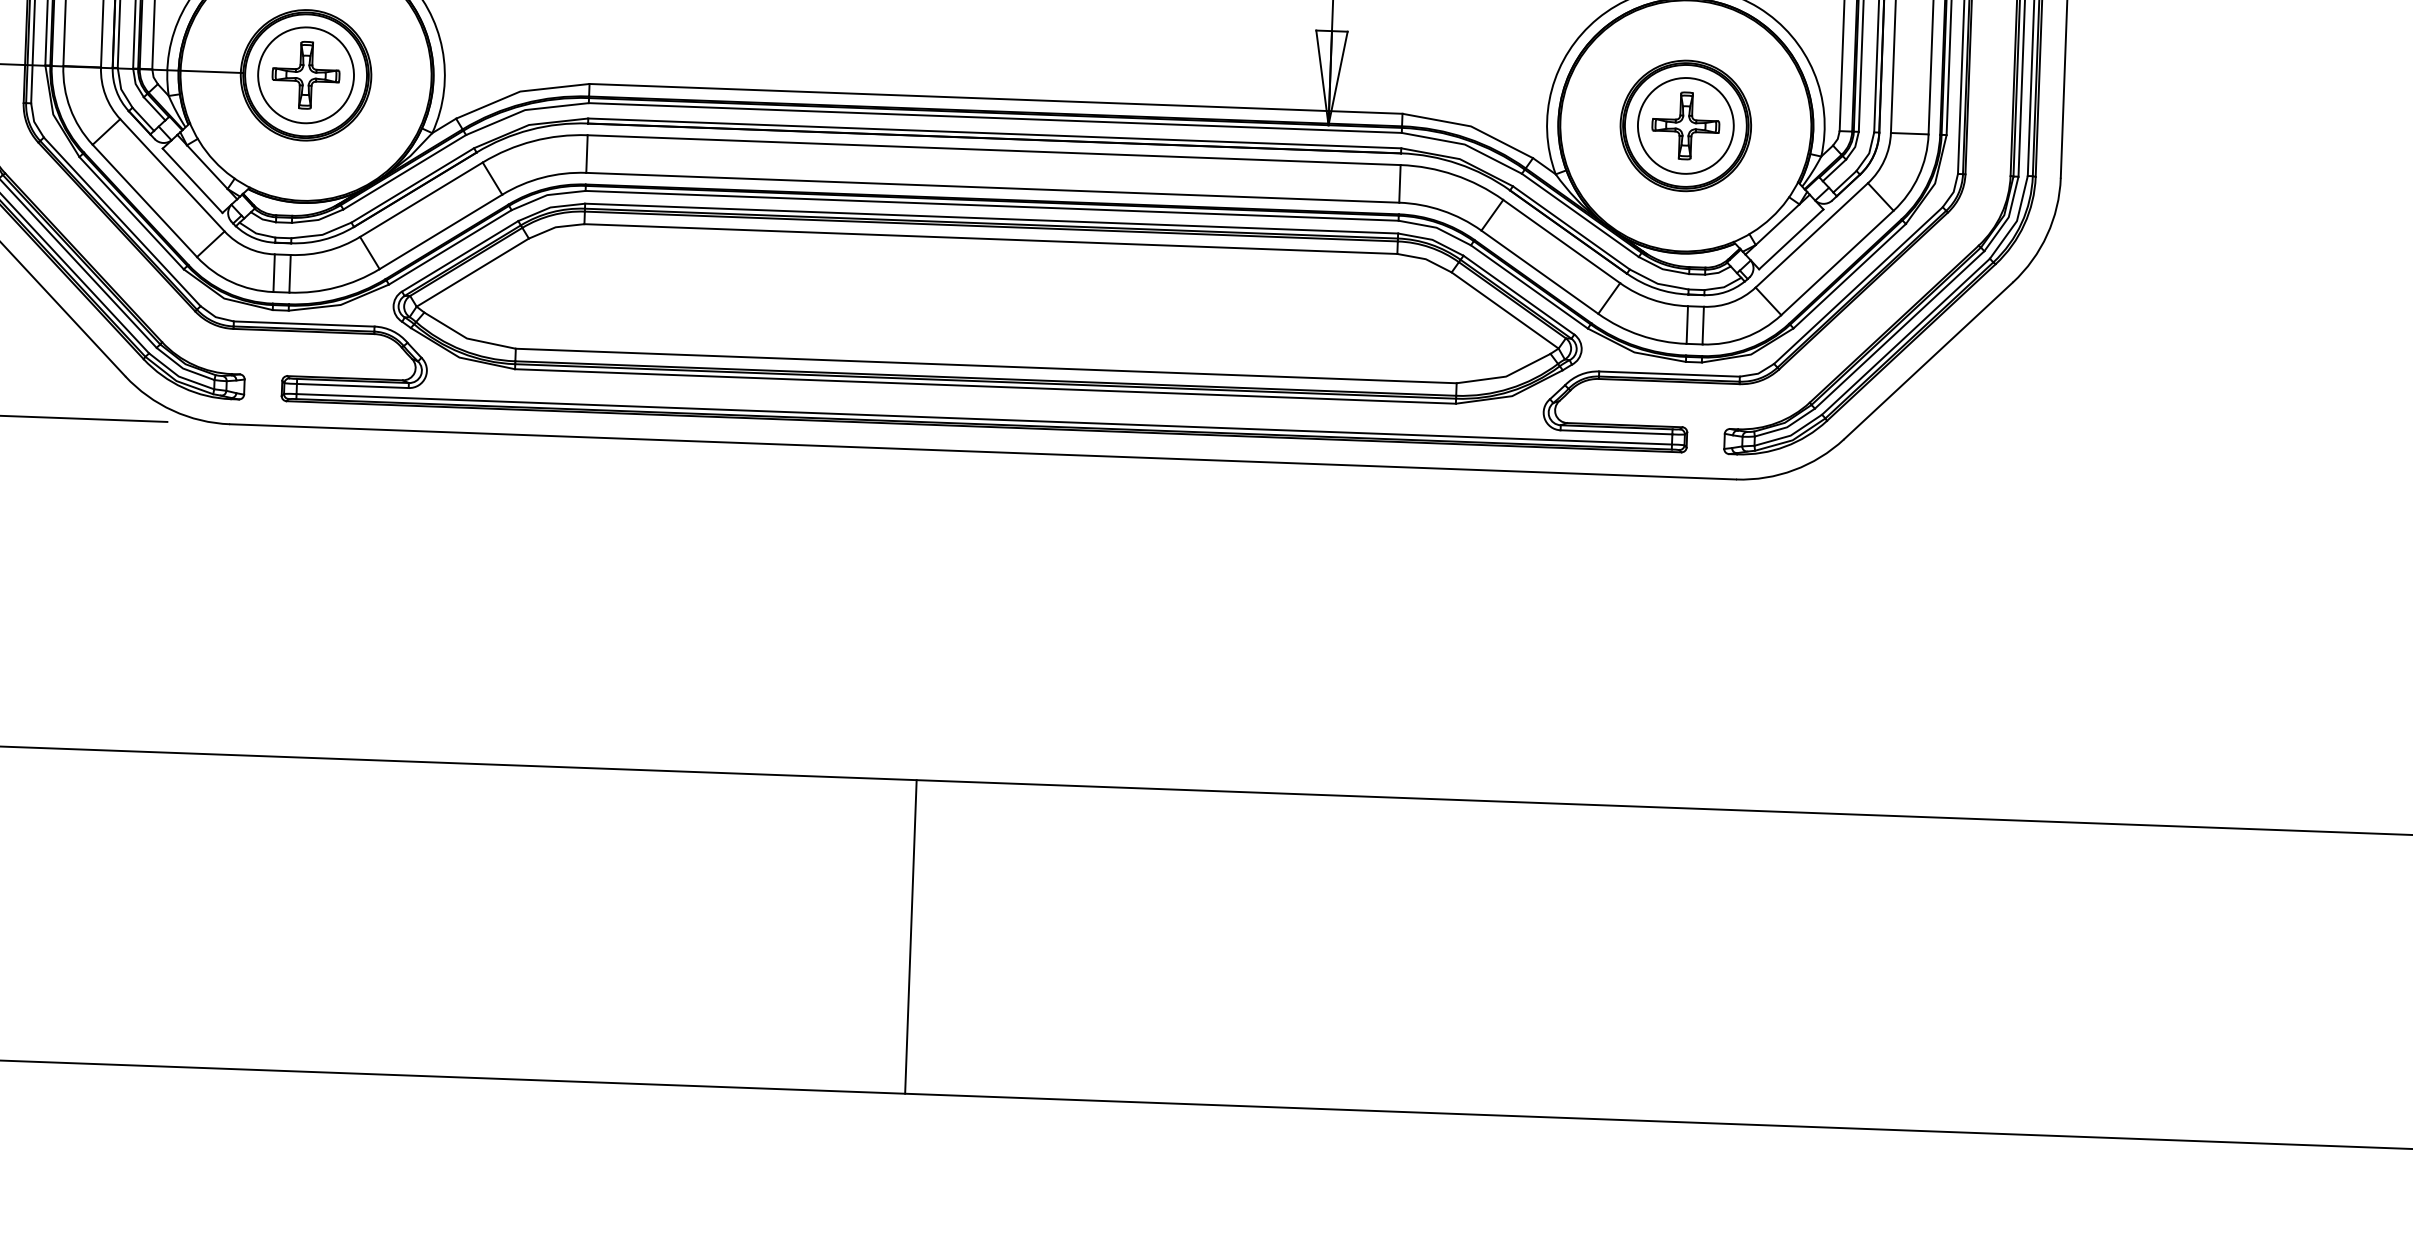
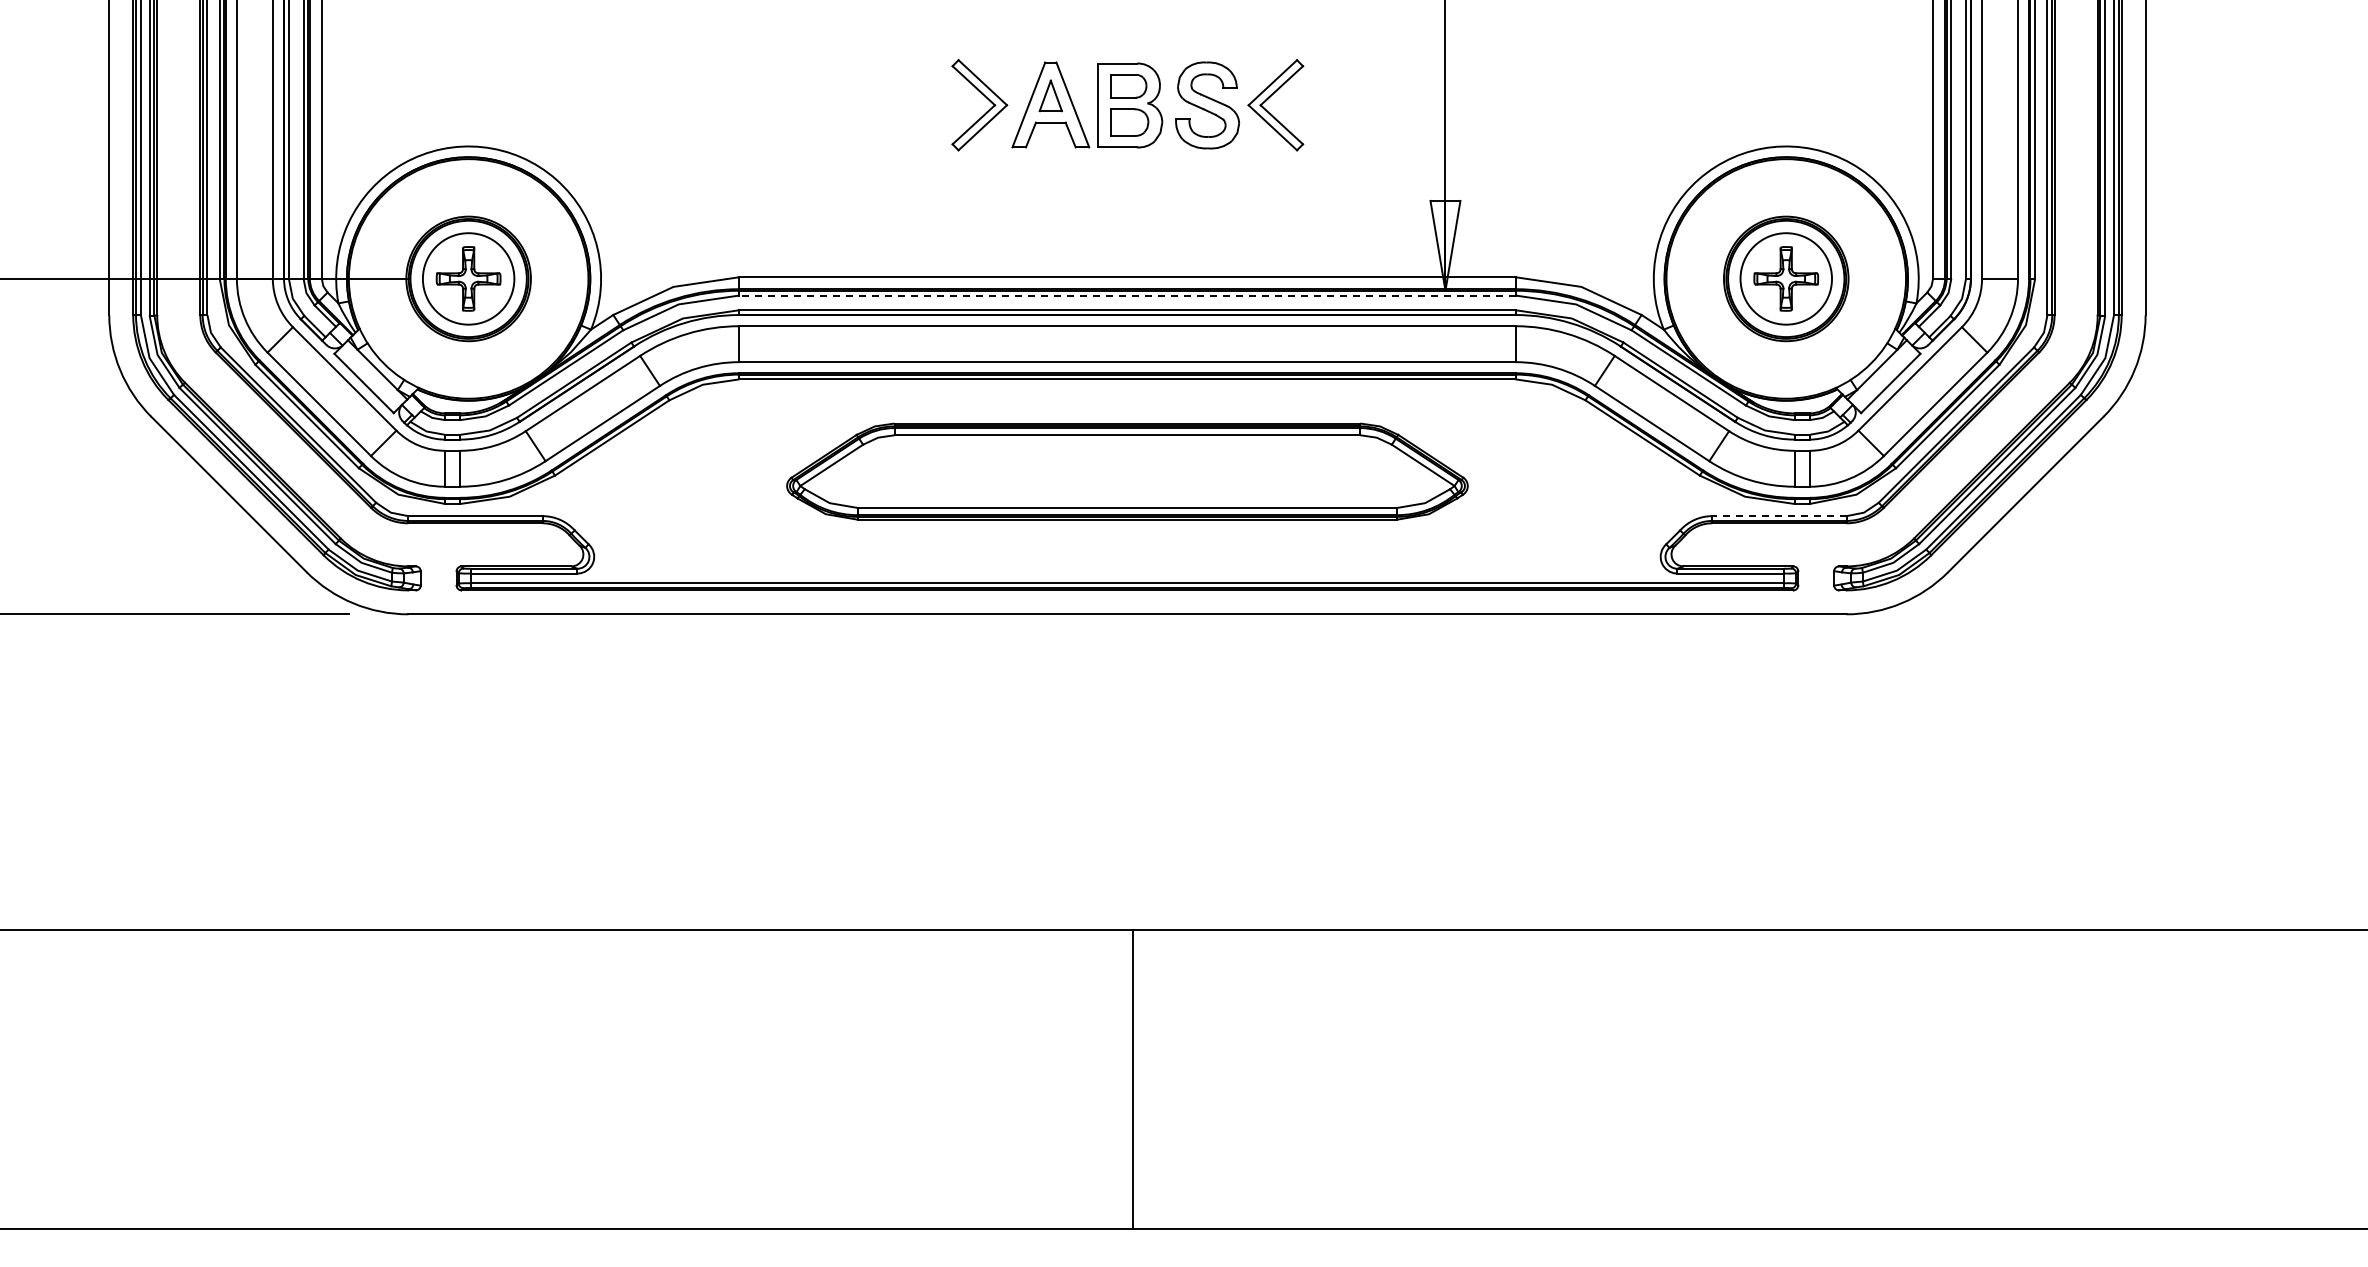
line: (994, 117) -> (1126, 295), solid -> dashed
part: (988, 302) -> (1127, 471), size x0.6
line: (1668, 374) -> (1778, 516), solid -> dashed
line: (910, 936) -> (1132, 1079), moved

